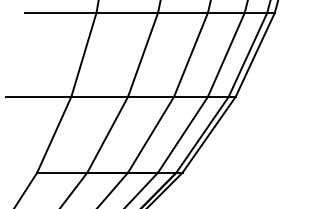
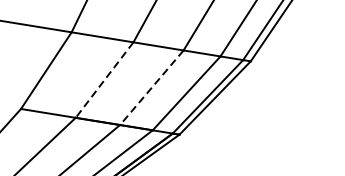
line: (107, 135) -> (104, 80), solid -> dashed
line: (150, 135) -> (151, 88), solid -> dashed

